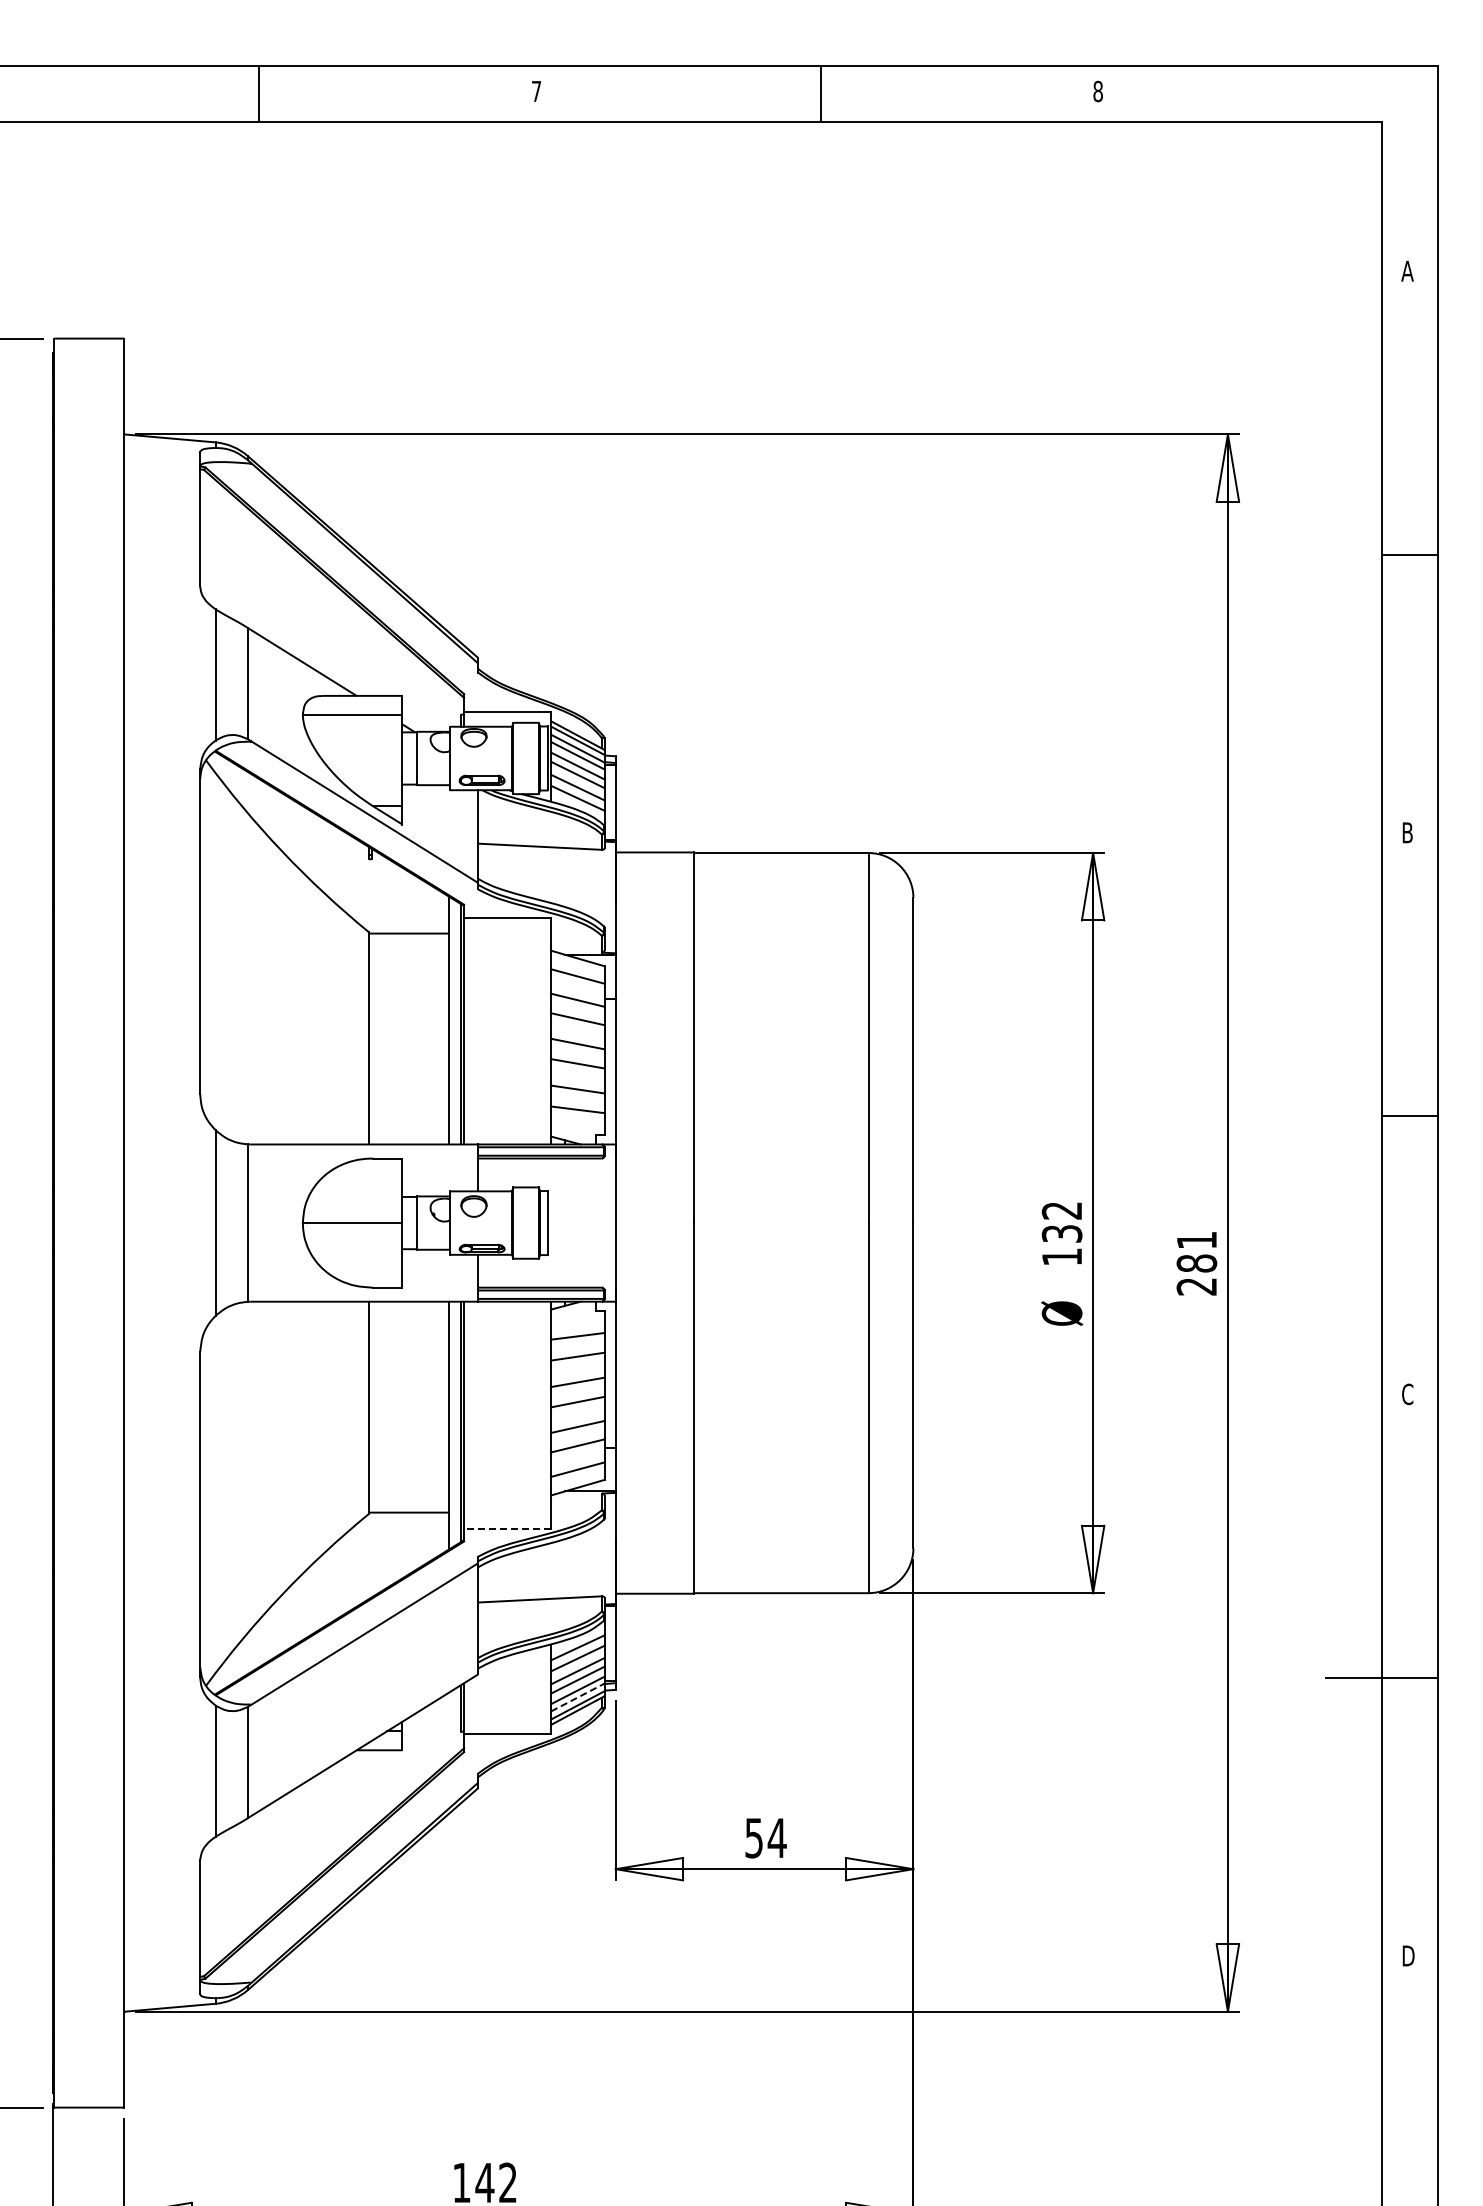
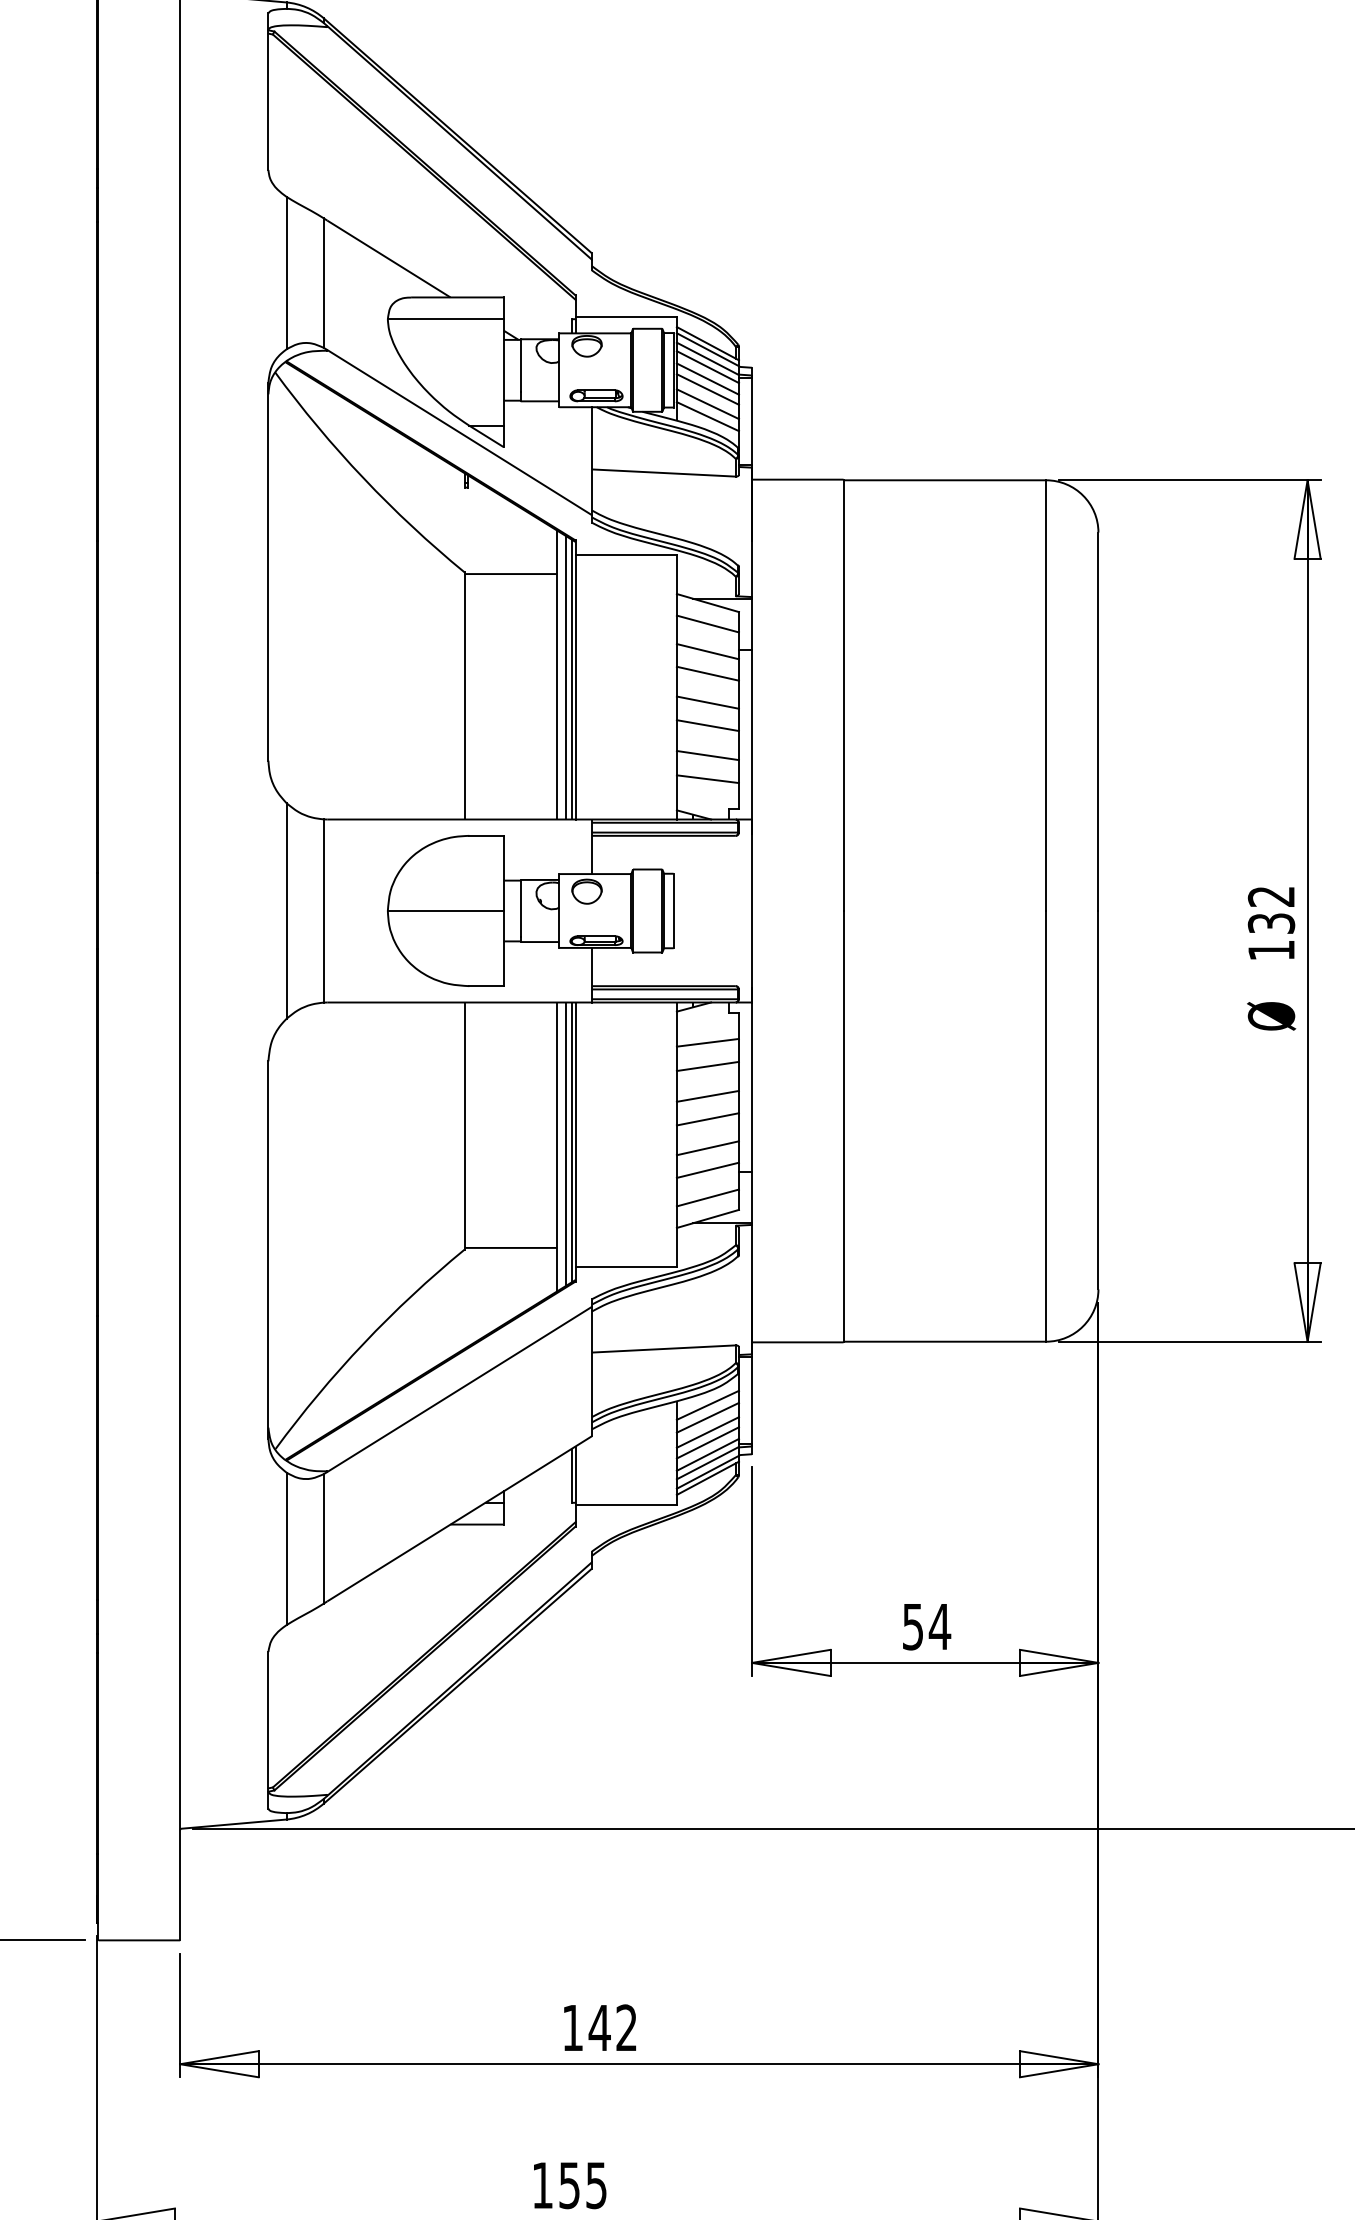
line: (456, 1022) -> (566, 677), added
line: (456, 1423) -> (566, 1144), added
line: (507, 1528) -> (626, 1266), dashed -> solid
line: (578, 1697) -> (708, 1463), dashed -> solid

